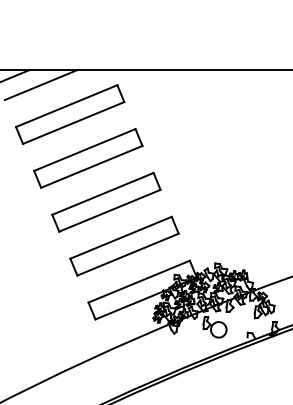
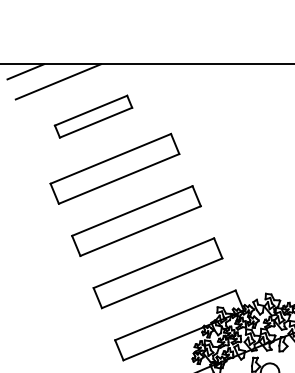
part: (70, 114) -> (93, 116), size x0.6

